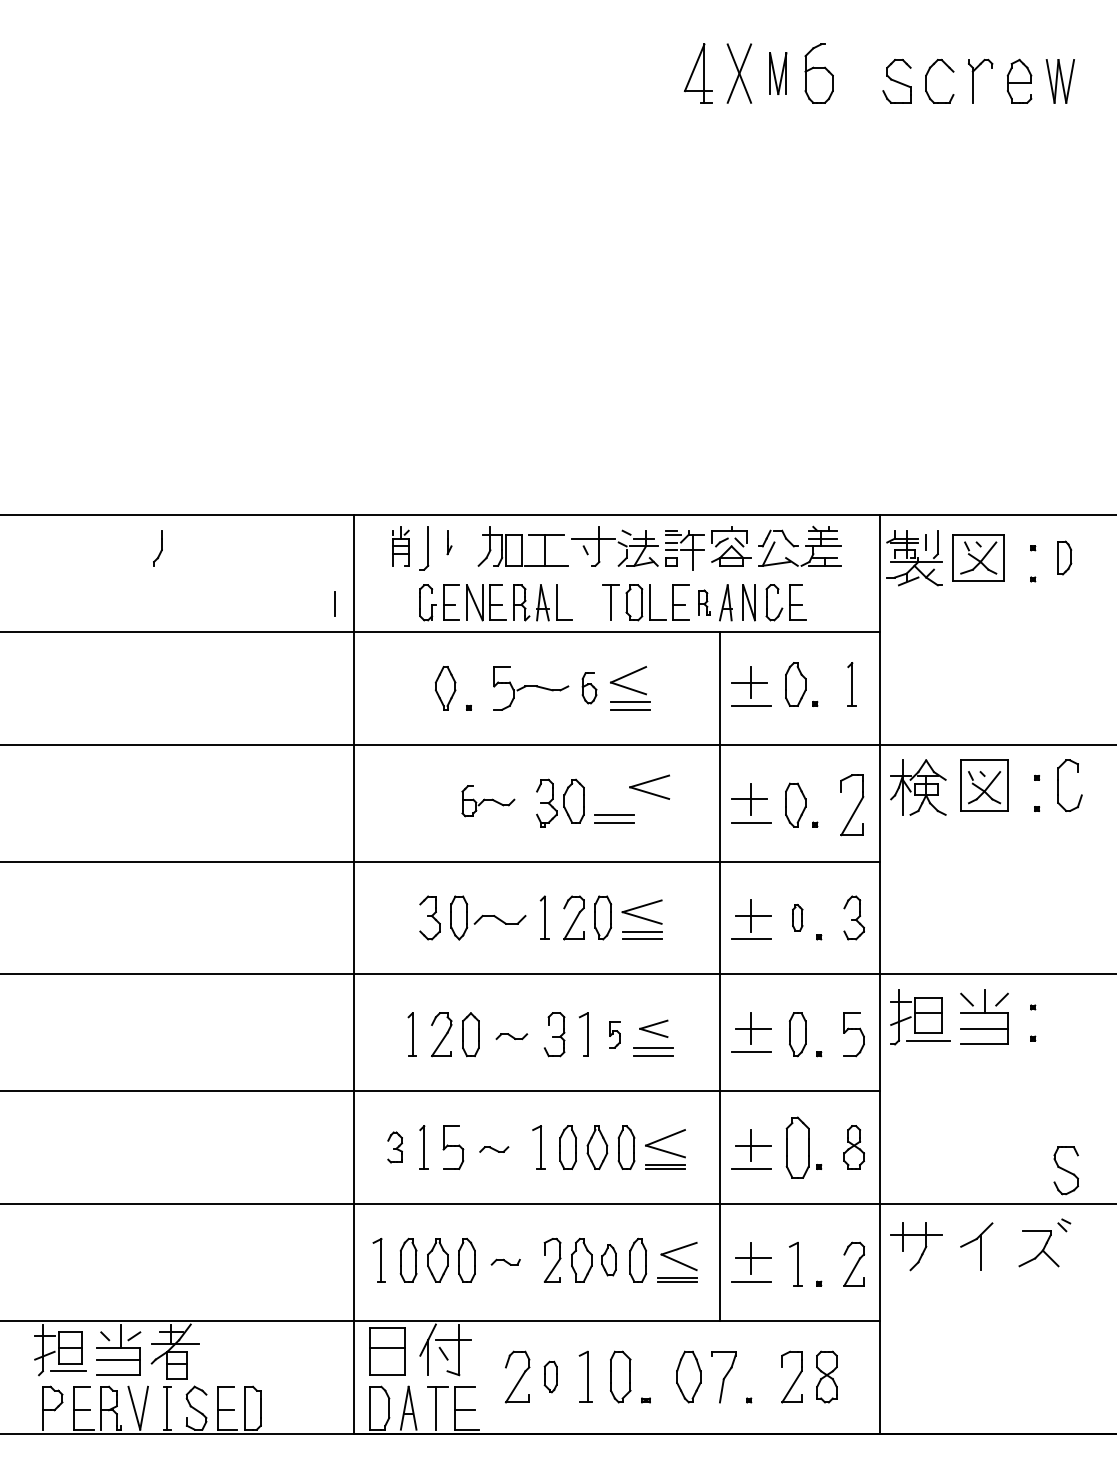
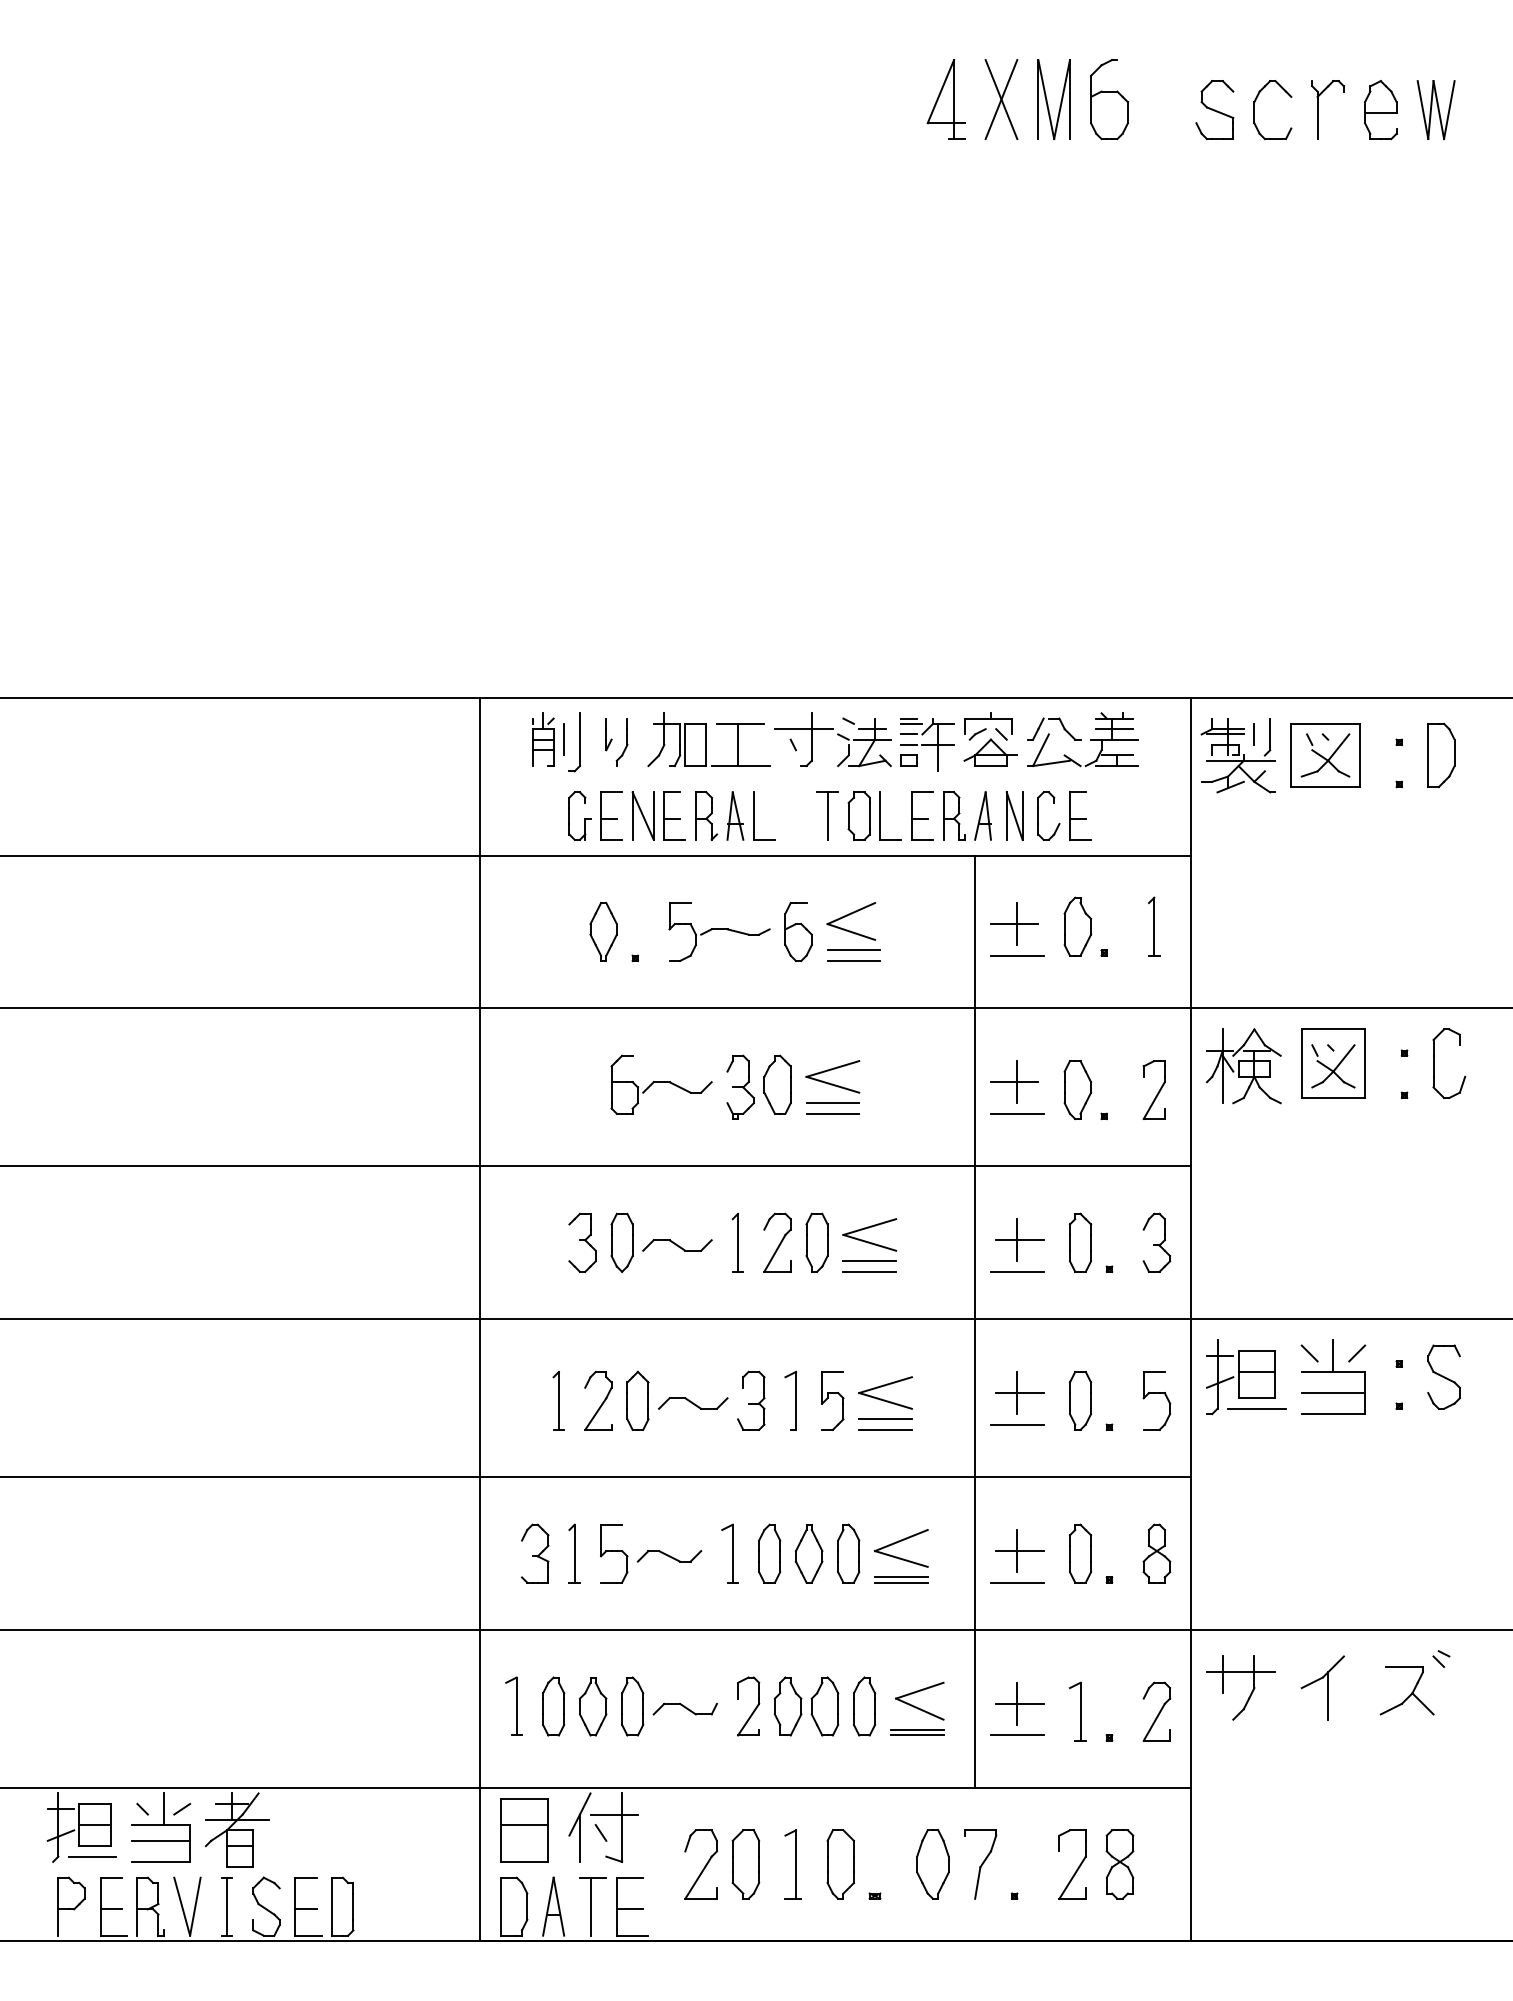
part: (777, 73) -> (1053, 99), size x1.43
part: (157, 548) -> (621, 742), moved
part: (1064, 558) -> (1441, 755), size x1.43
part: (704, 602) -> (954, 815), size x1.43
line: (334, 603) -> (563, 739), moved
part: (589, 688) -> (798, 931), size x1.43
part: (648, 782) -> (831, 1070), moved
part: (488, 801) -> (661, 1084), size x1.43
part: (851, 804) -> (1153, 1089), size x0.71
part: (797, 917) -> (1080, 1242), size x1.67
part: (653, 1028) -> (885, 1392), size x1.43
part: (614, 1034) -> (832, 1400), size x1.67
part: (511, 1036) -> (693, 1403), size x1.67
part: (395, 1147) -> (535, 1553), size x1.43
part: (797, 1147) -> (1080, 1553), size x0.71
part: (494, 1149) -> (669, 1556), size x1.67
part: (1065, 1170) -> (1443, 1376), moved
part: (608, 1260) -> (824, 1706), size x1.43
part: (505, 1261) -> (684, 1708), size x1.67
part: (550, 1377) -> (745, 1864), size x1.67

